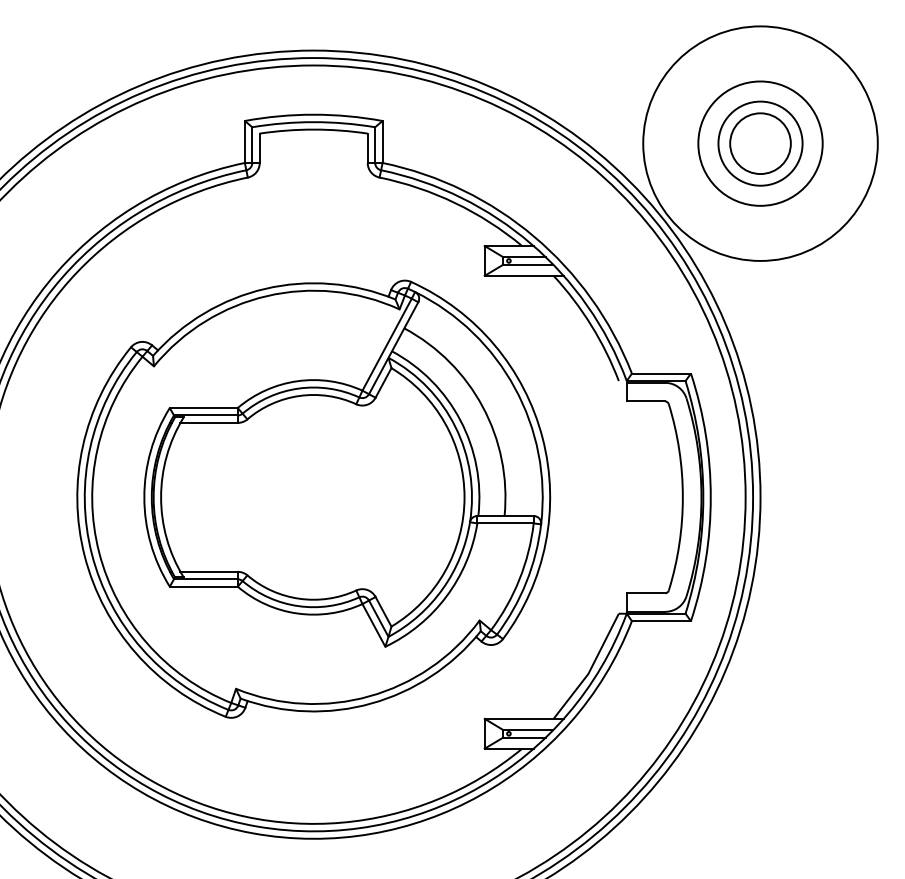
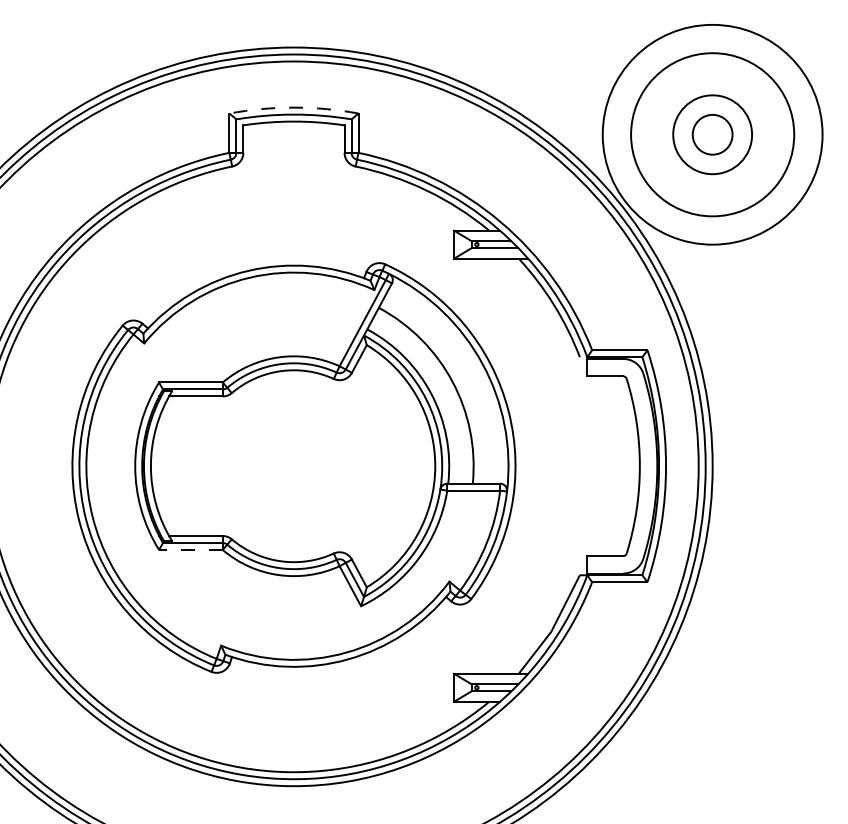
arc: (313, 114) -> (293, 107), solid -> dashed
circle: (760, 143) -> (712, 134), size x0.7
circle: (760, 143) -> (712, 134), size x1.4
line: (203, 586) -> (190, 549), solid -> dashed

